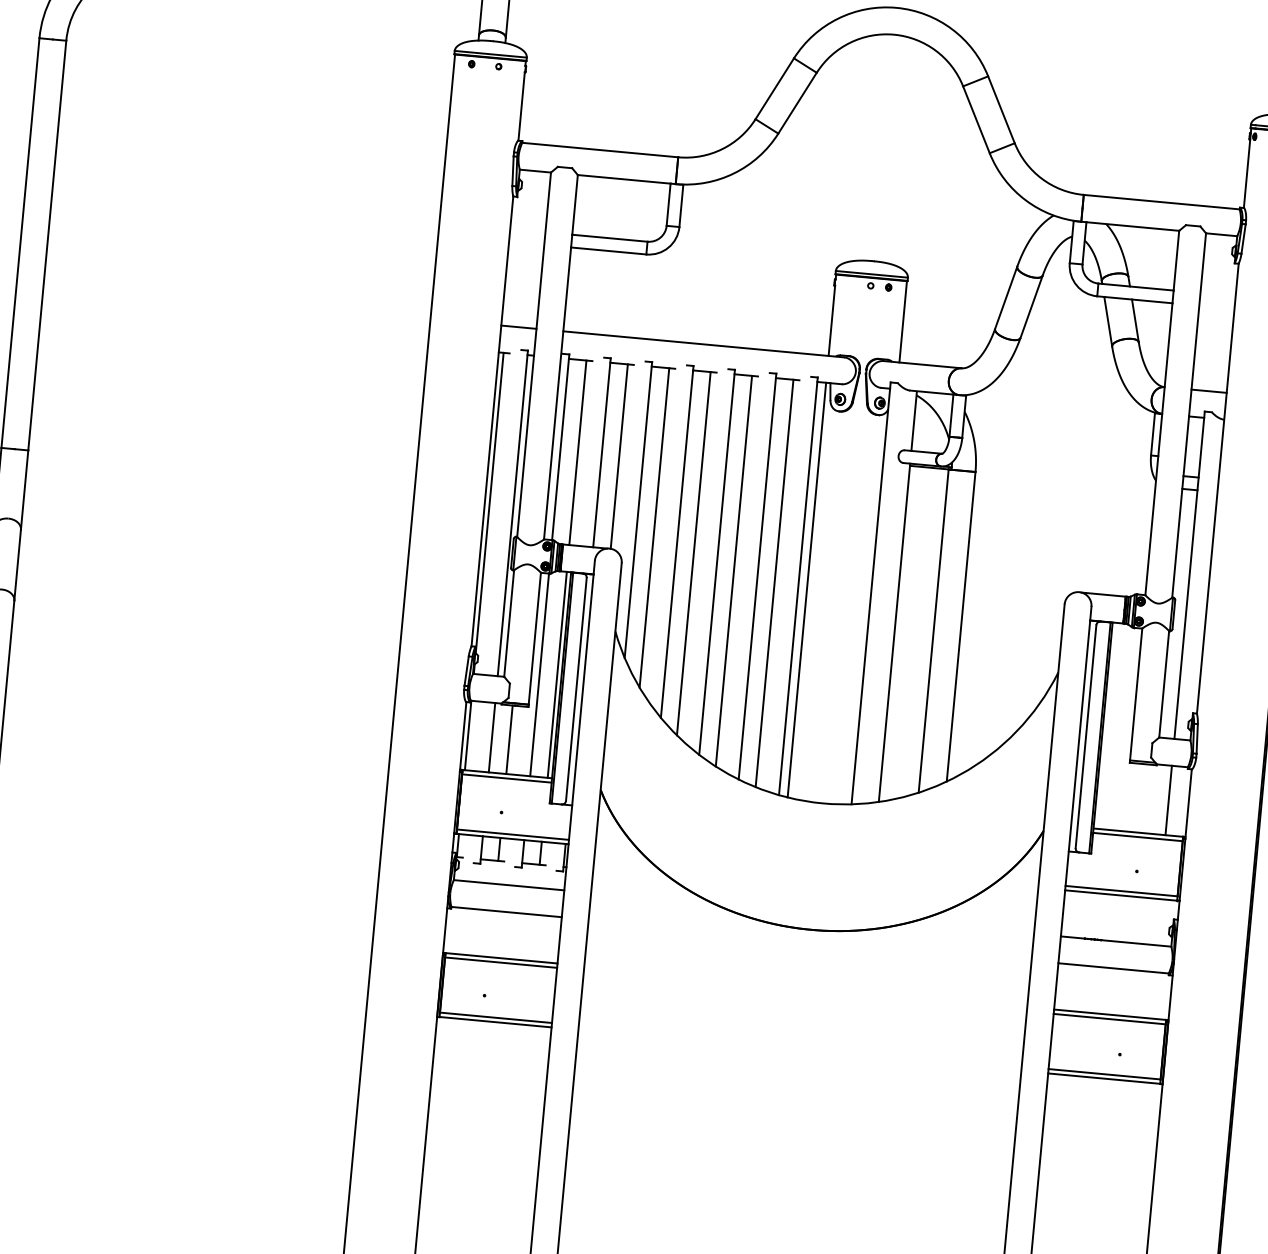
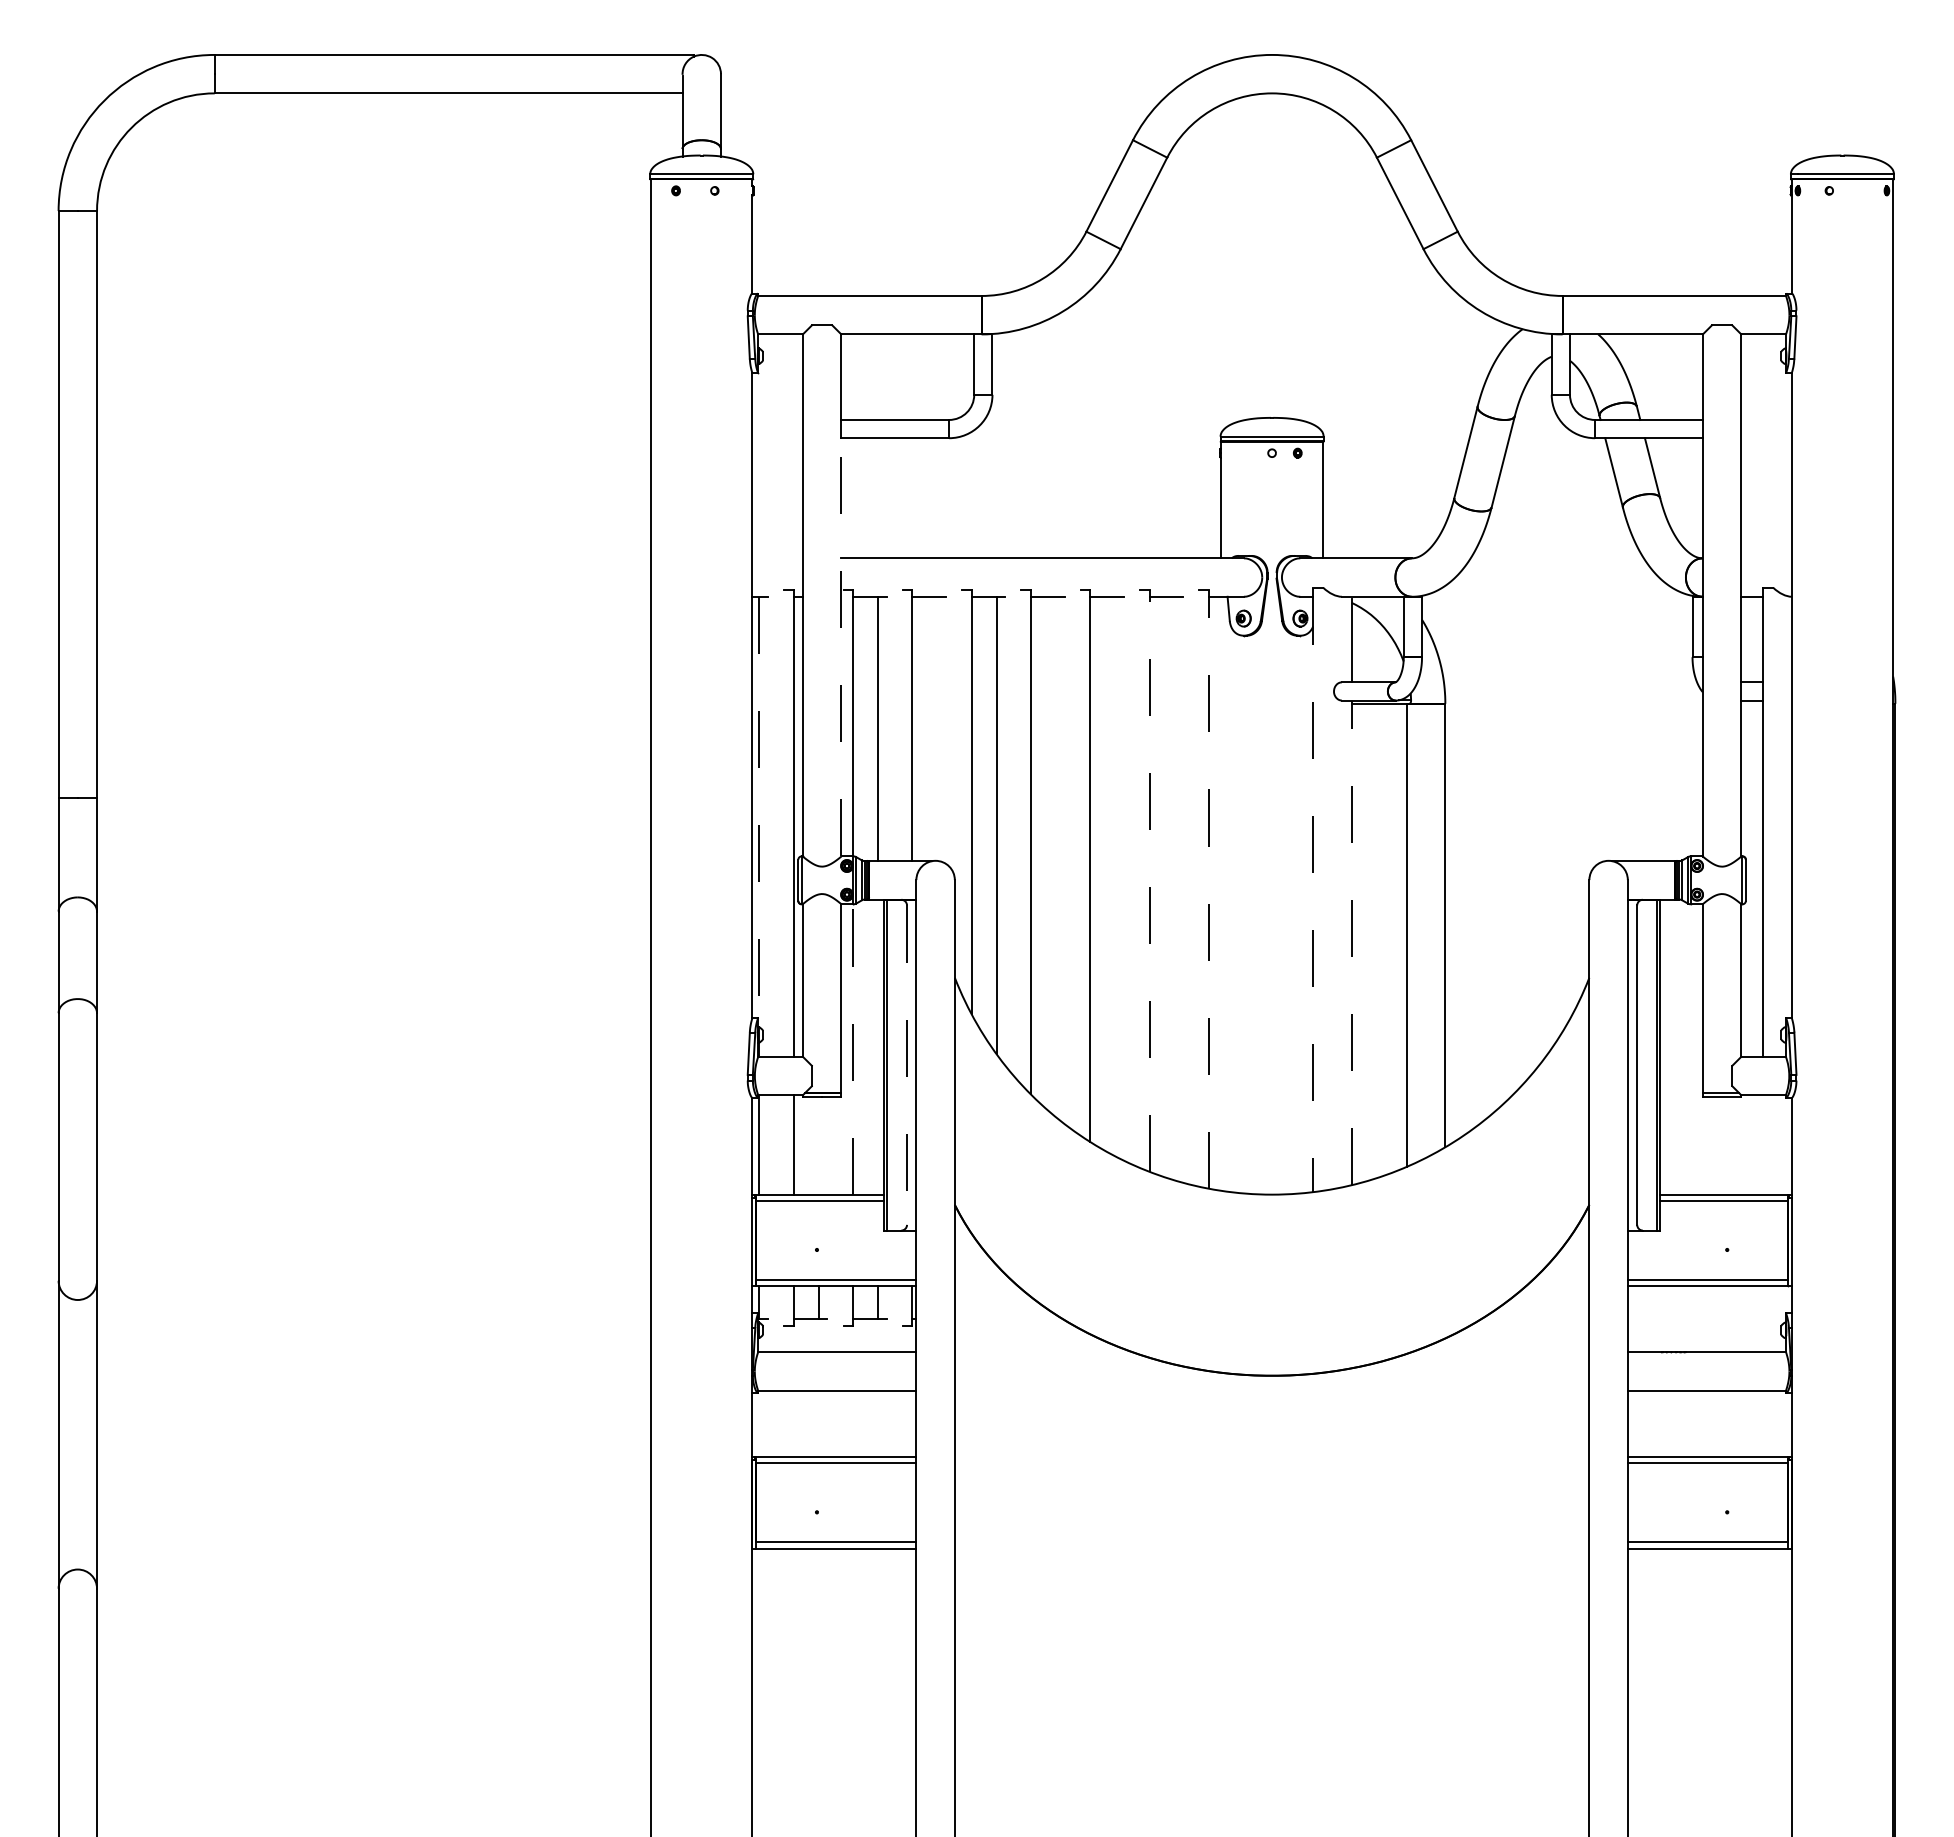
line: (518, 327) -> (777, 558), removed
line: (1209, 391) -> (1766, 558), removed
line: (557, 392) -> (841, 646), solid -> dashed
line: (619, 456) -> (937, 728), removed
line: (489, 503) -> (759, 812), solid -> dashed
line: (693, 553) -> (1055, 856), removed
line: (734, 571) -> (1115, 876), removed
line: (757, 576) -> (1149, 881), solid -> dashed
line: (774, 583) -> (1174, 888), removed
line: (798, 586) -> (1208, 889), solid -> dashed
line: (806, 589) -> (1221, 893), removed
line: (871, 593) -> (1313, 890), solid -> dashed
line: (894, 632) -> (1351, 942), solid -> dashed
line: (539, 674) -> (852, 1048), solid -> dashed
line: (557, 674) -> (878, 1046), removed
line: (576, 689) -> (907, 1065), solid -> dashed
line: (509, 739) -> (818, 1145), removed
line: (1169, 800) -> (1763, 1144), removed

